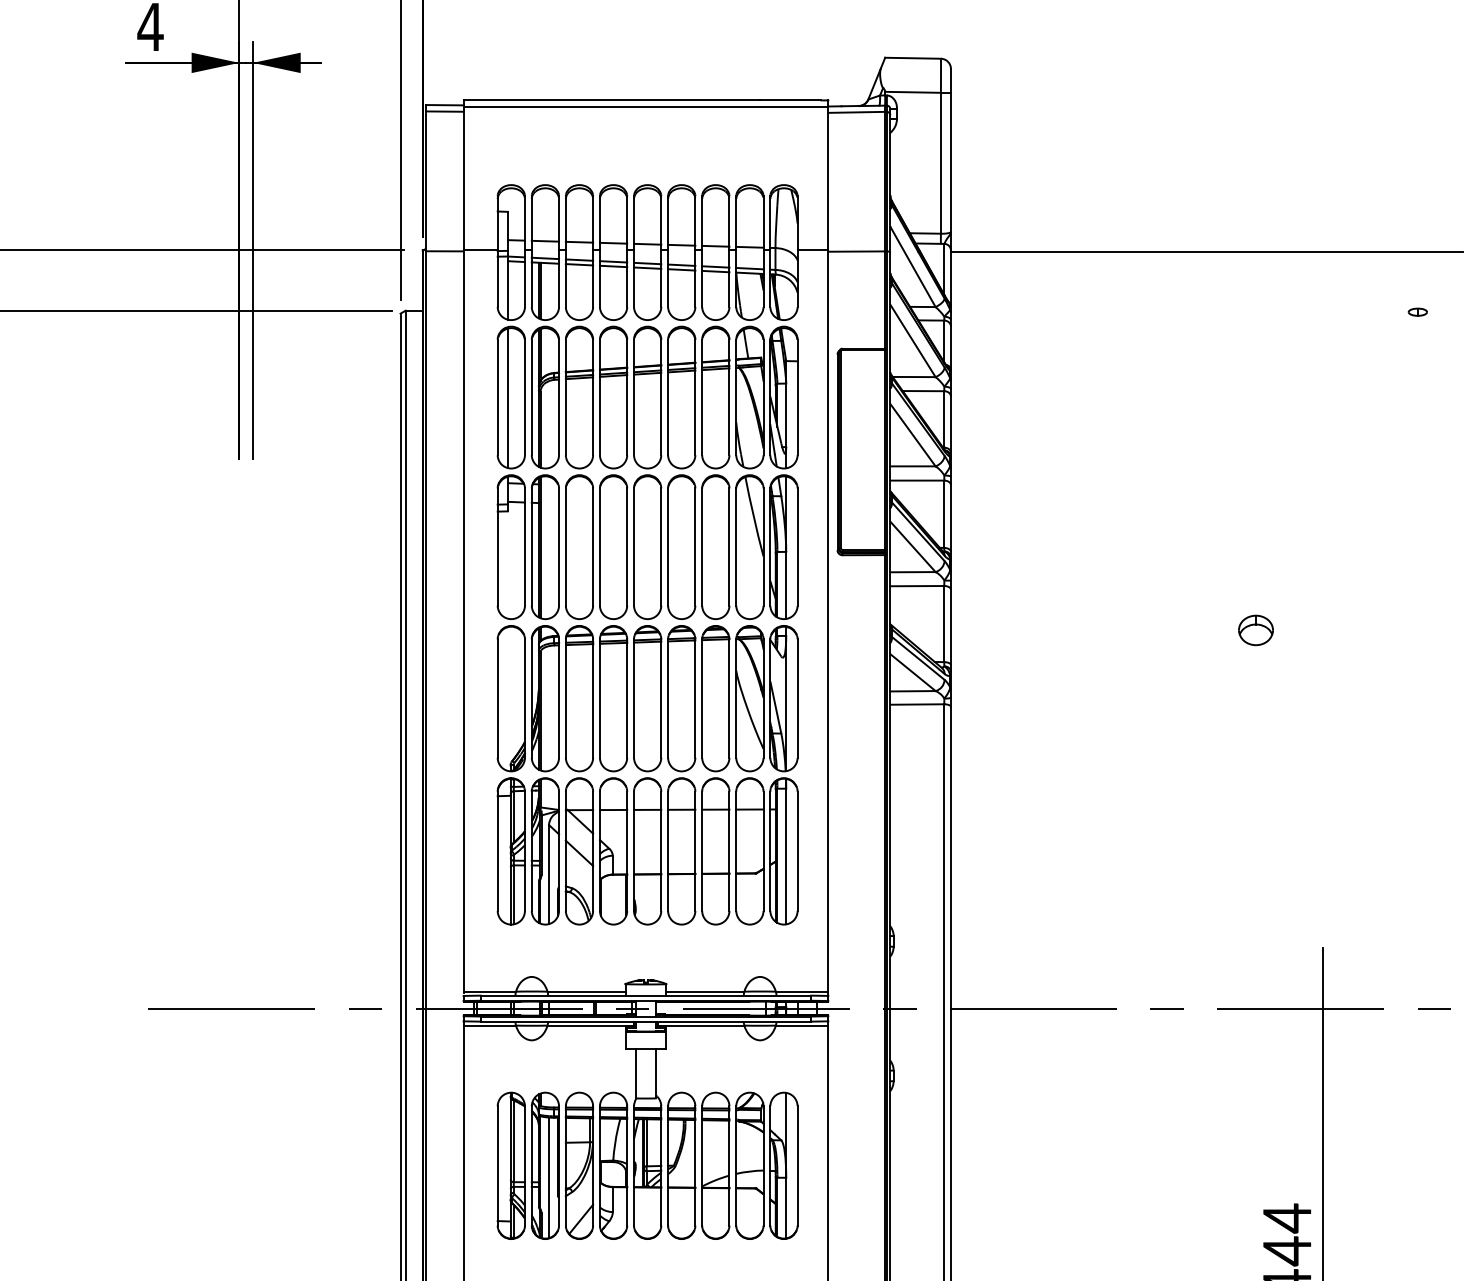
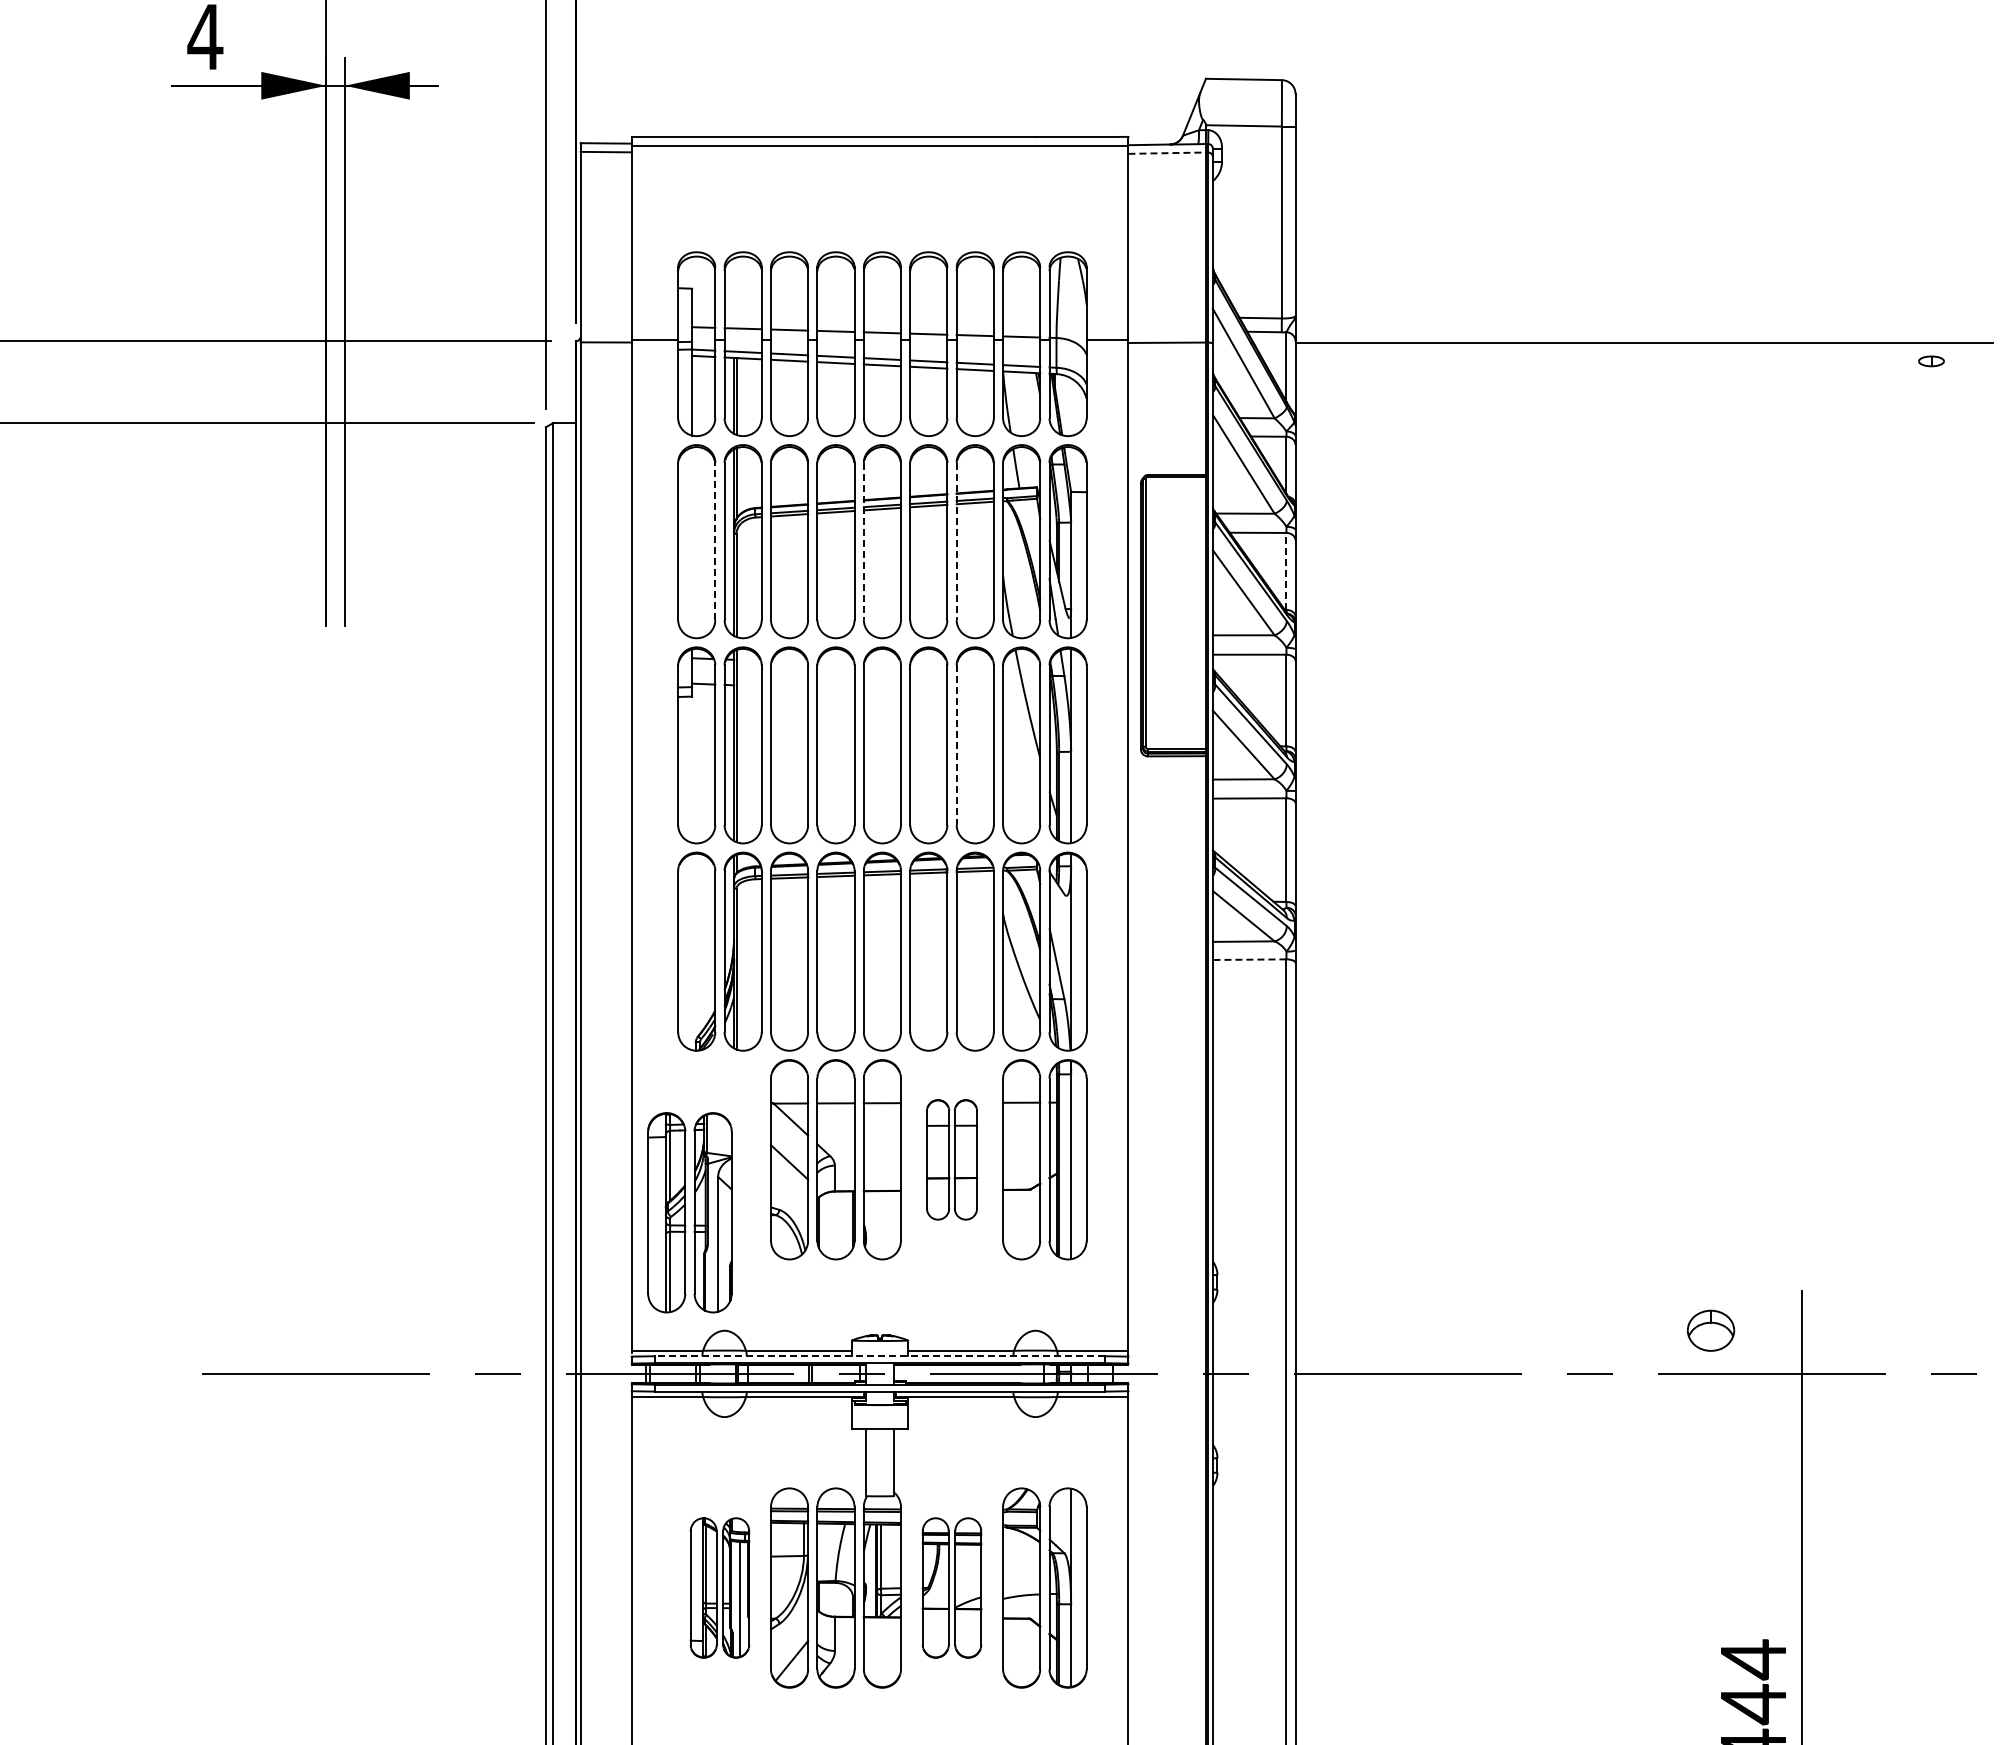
line: (856, 112) -> (1167, 153), solid -> dashed
part: (1417, 312) -> (1931, 361), moved
line: (525, 397) -> (715, 541), solid -> dashed
line: (633, 397) -> (863, 541), solid -> dashed
line: (702, 397) -> (956, 541), solid -> dashed
line: (508, 398) -> (692, 542), removed
line: (944, 418) -> (1286, 570), solid -> dashed
line: (702, 547) -> (956, 745), solid -> dashed
part: (1255, 630) -> (1710, 1330), moved
line: (917, 704) -> (1249, 959), solid -> dashed
part: (528, 851) -> (689, 1212), moved
part: (698, 851) -> (951, 1159), size x0.6
line: (645, 995) -> (879, 1356), solid -> dashed
part: (528, 1165) -> (719, 1587), size x0.7
part: (698, 1165) -> (951, 1587), size x0.7

